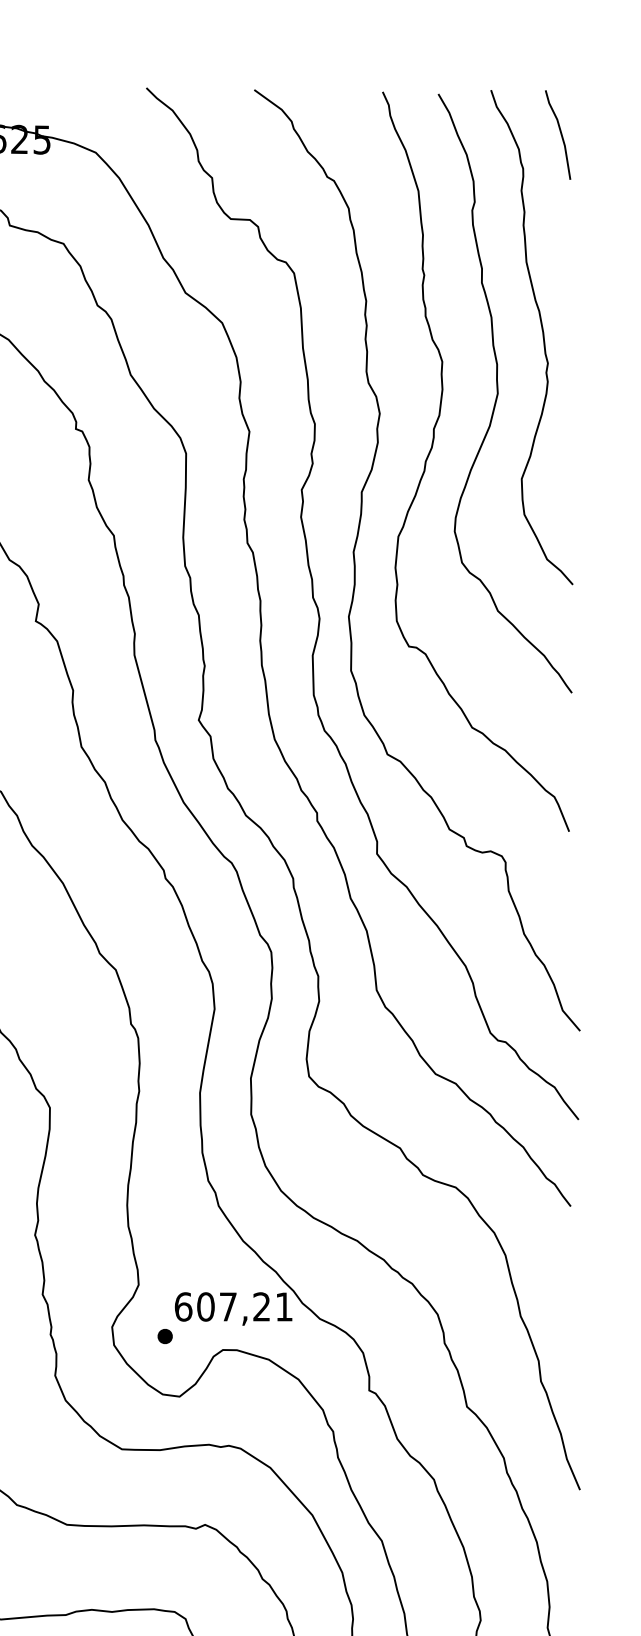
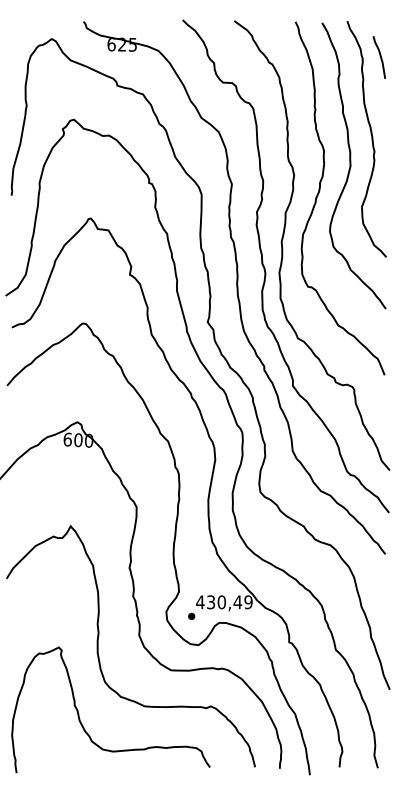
part: (556, 135) -> (378, 57), moved
text: (233, 1307) -> (224, 602), 607,21 -> 430,49

